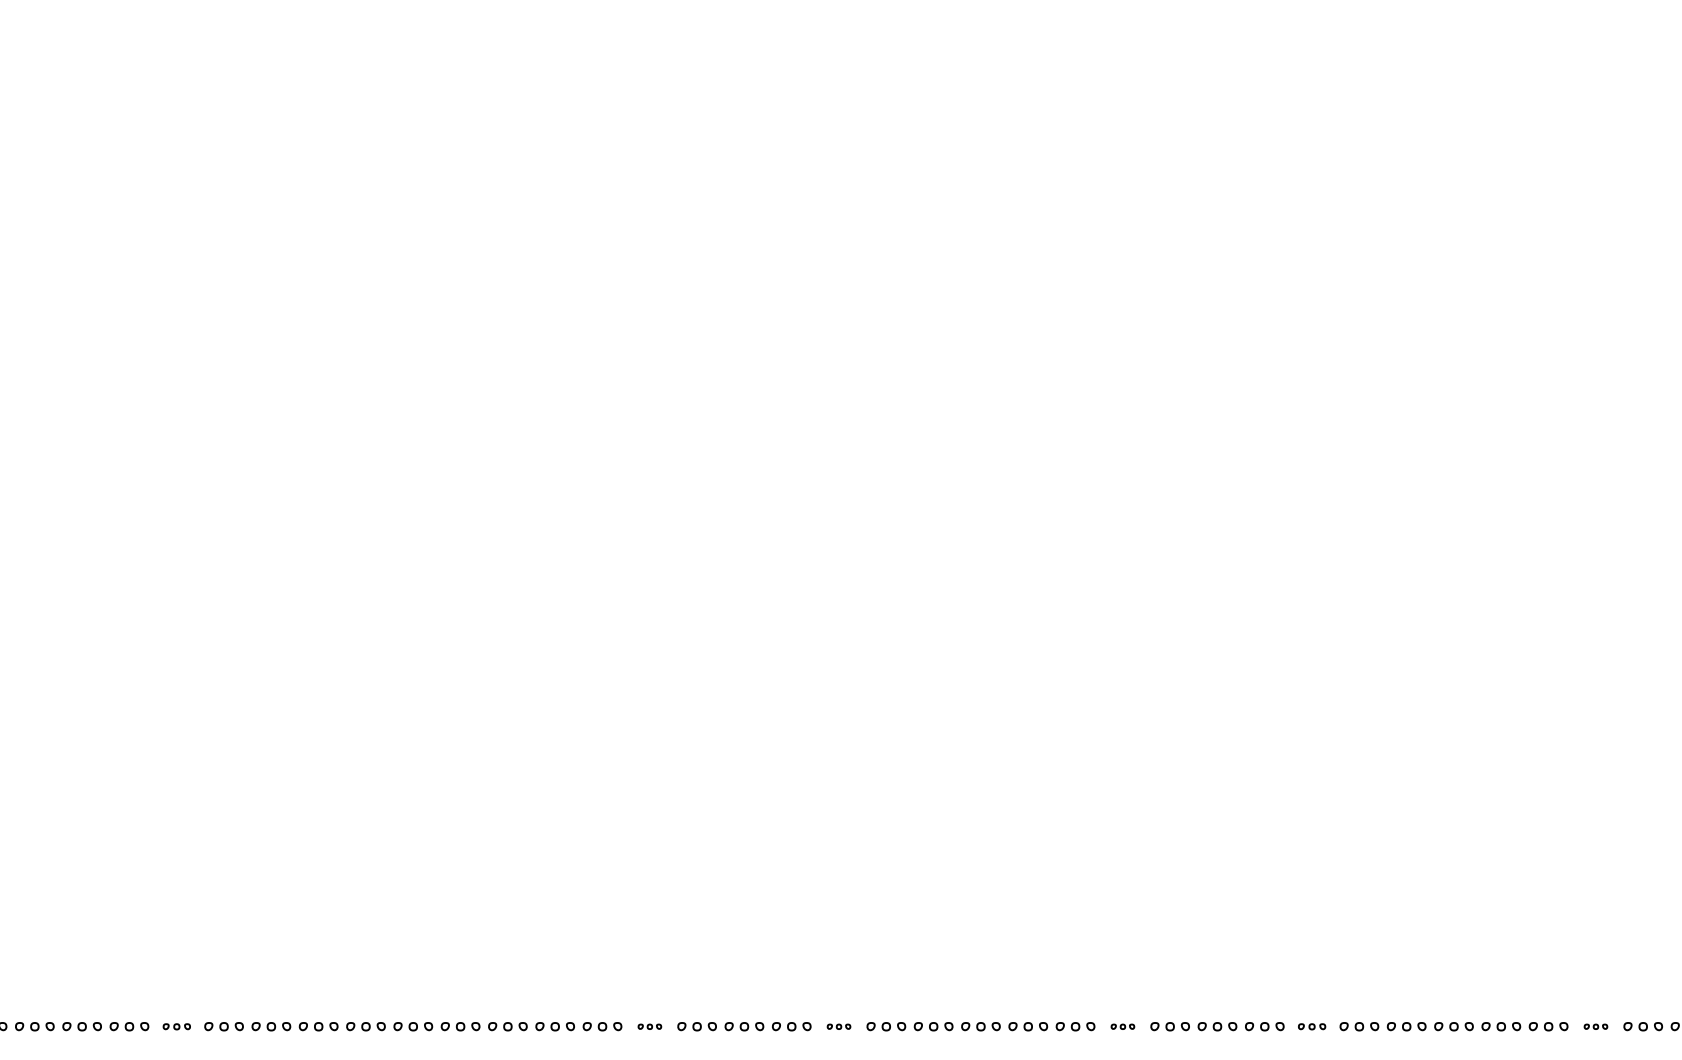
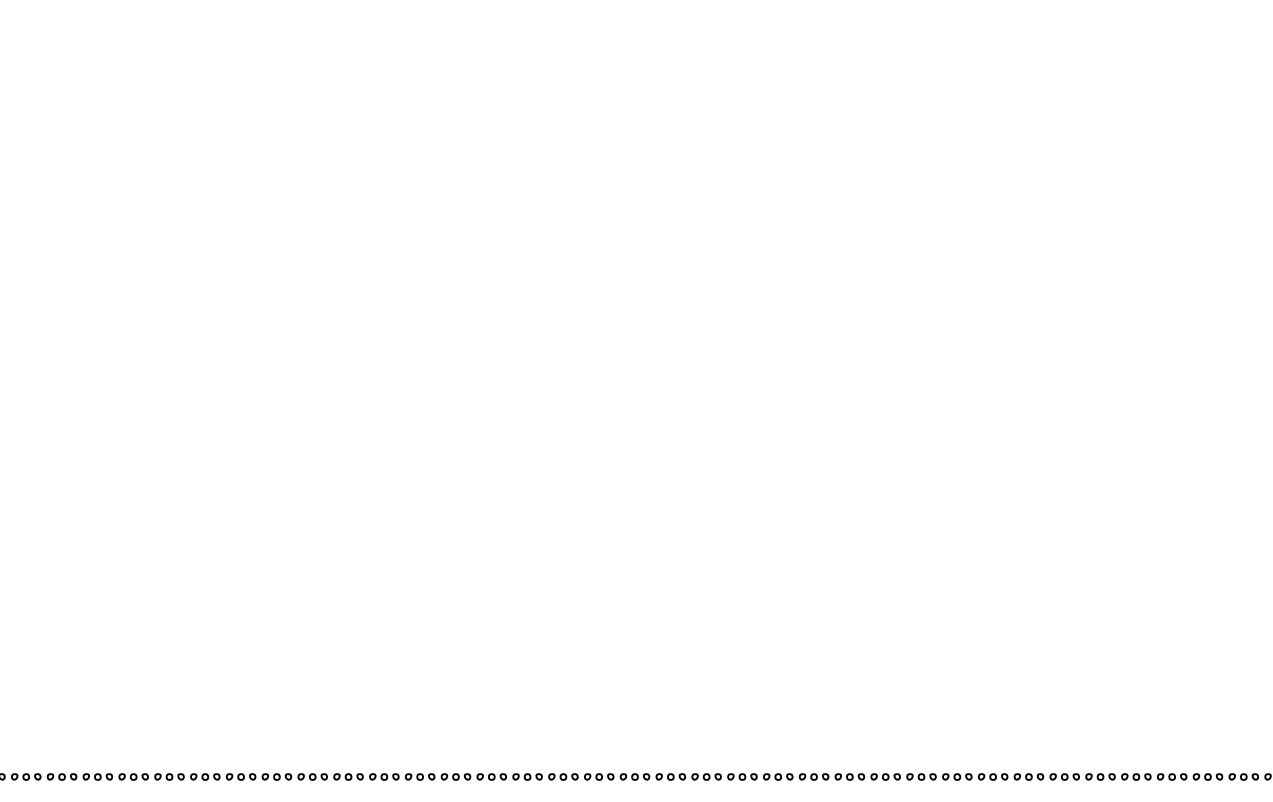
part: (176, 1026) -> (133, 776), size x1.43
part: (649, 1026) -> (491, 776), size x1.67
part: (838, 1026) -> (634, 776), size x1.67
part: (1122, 1026) -> (849, 776), size x1.67
part: (1311, 1026) -> (992, 776), size x1.43
part: (1595, 1026) -> (1207, 776), size x1.67

